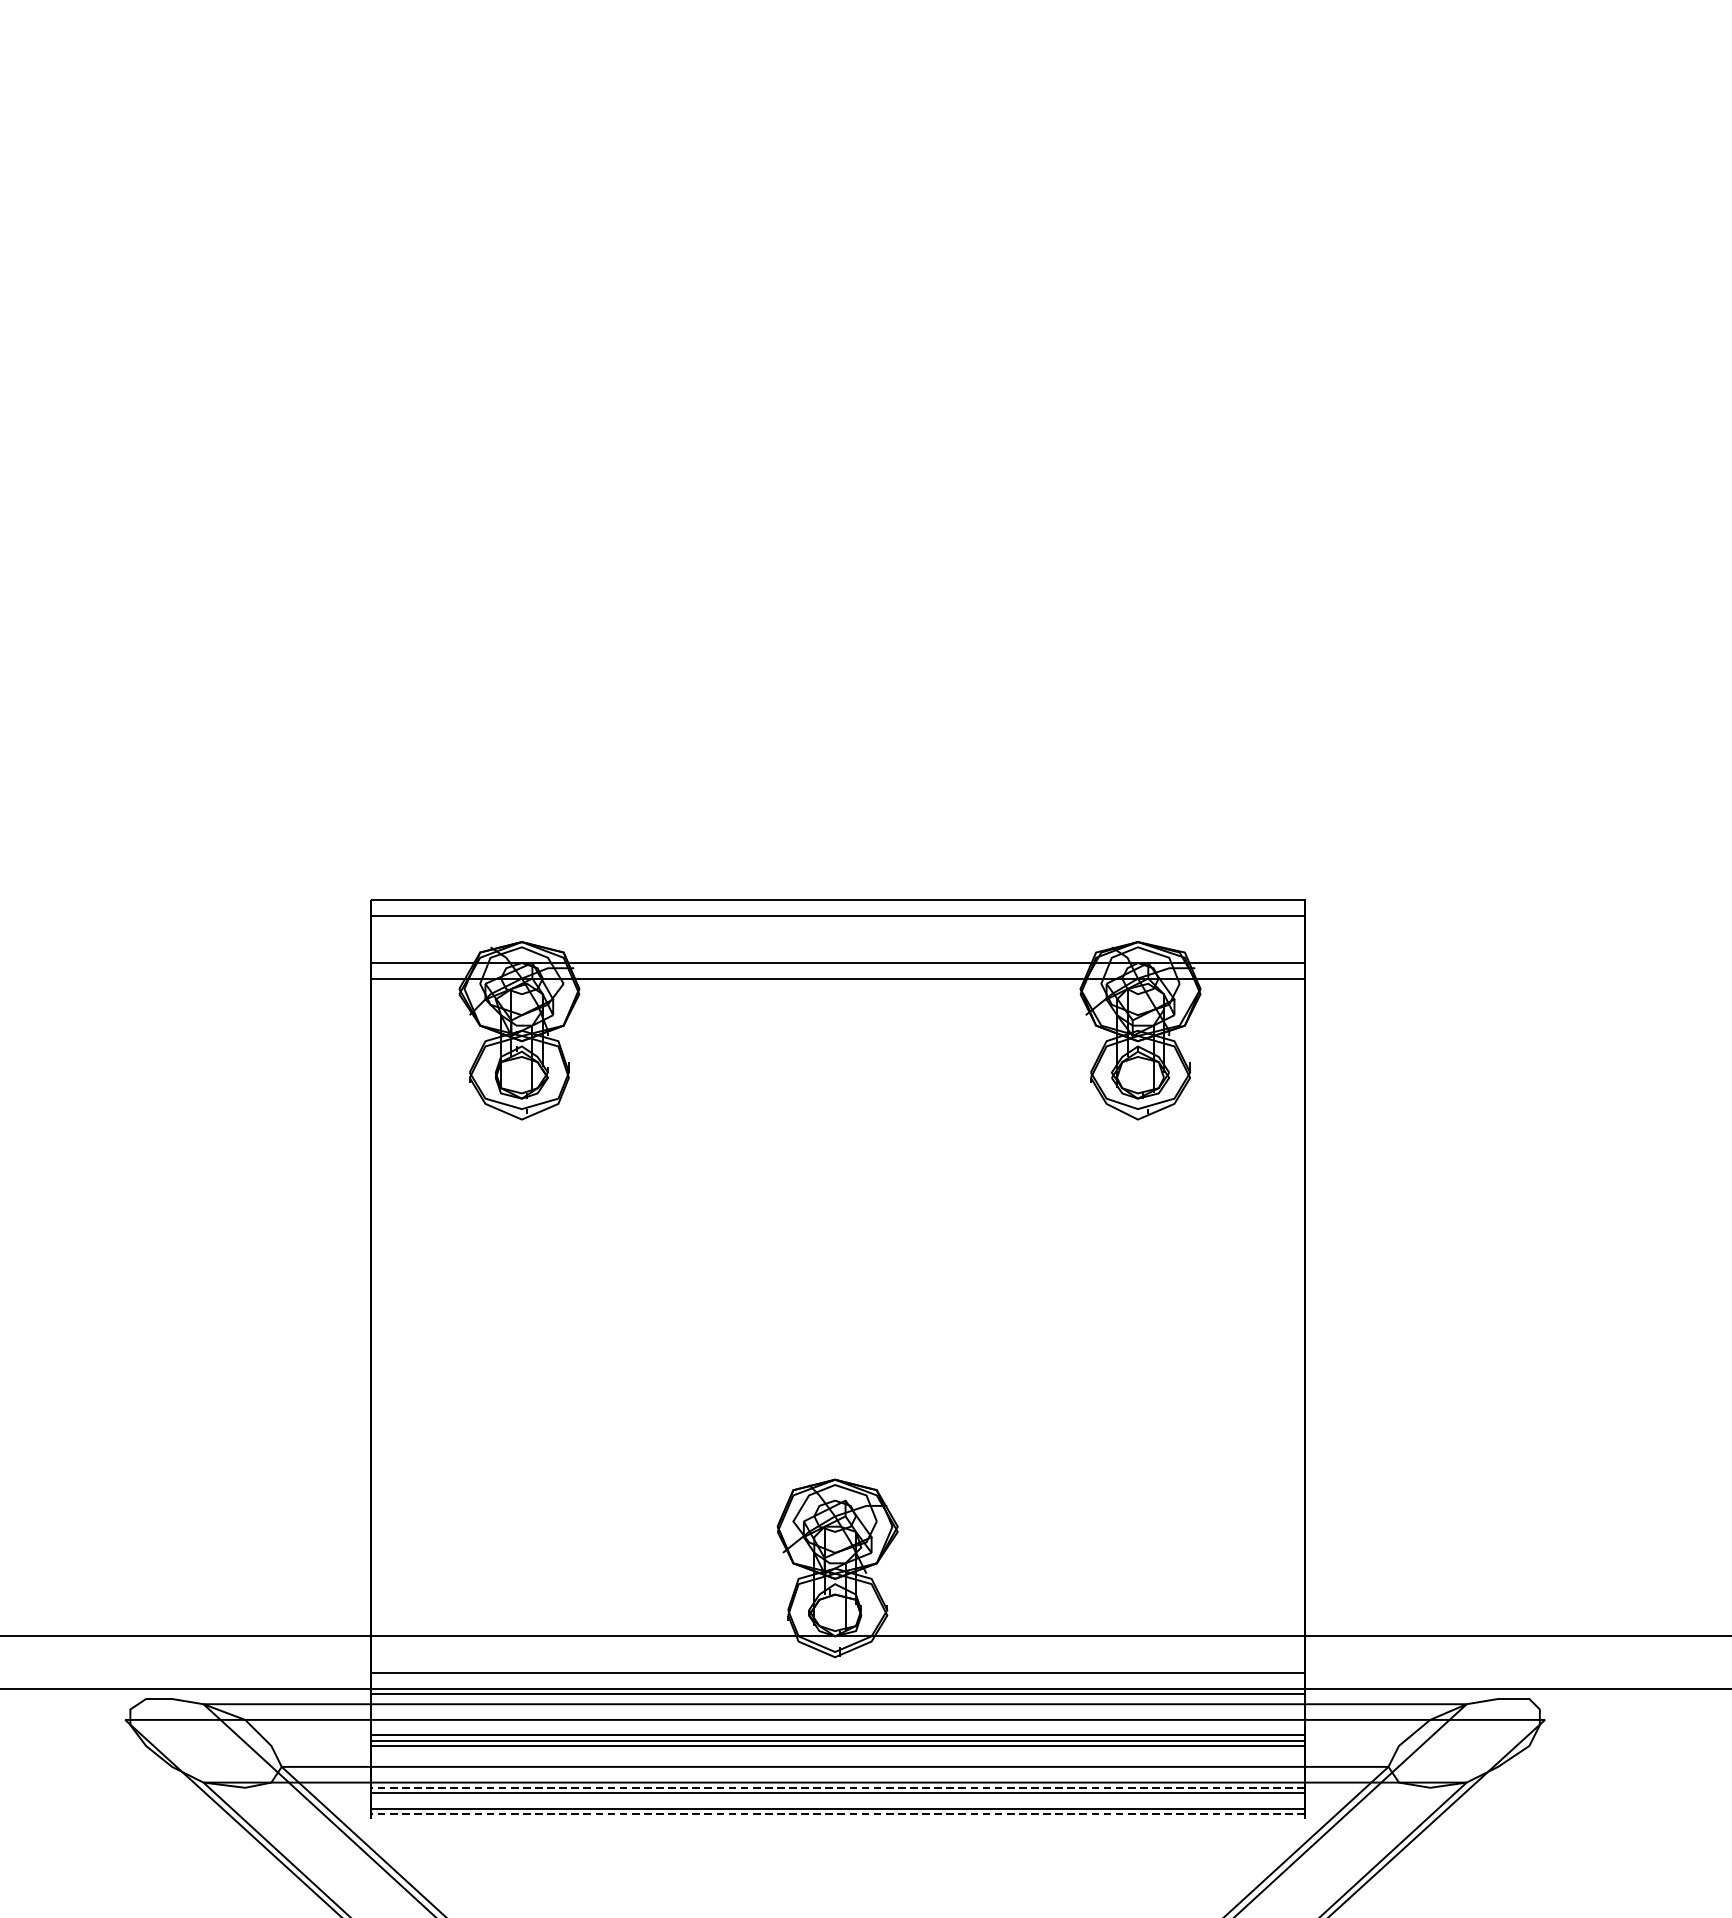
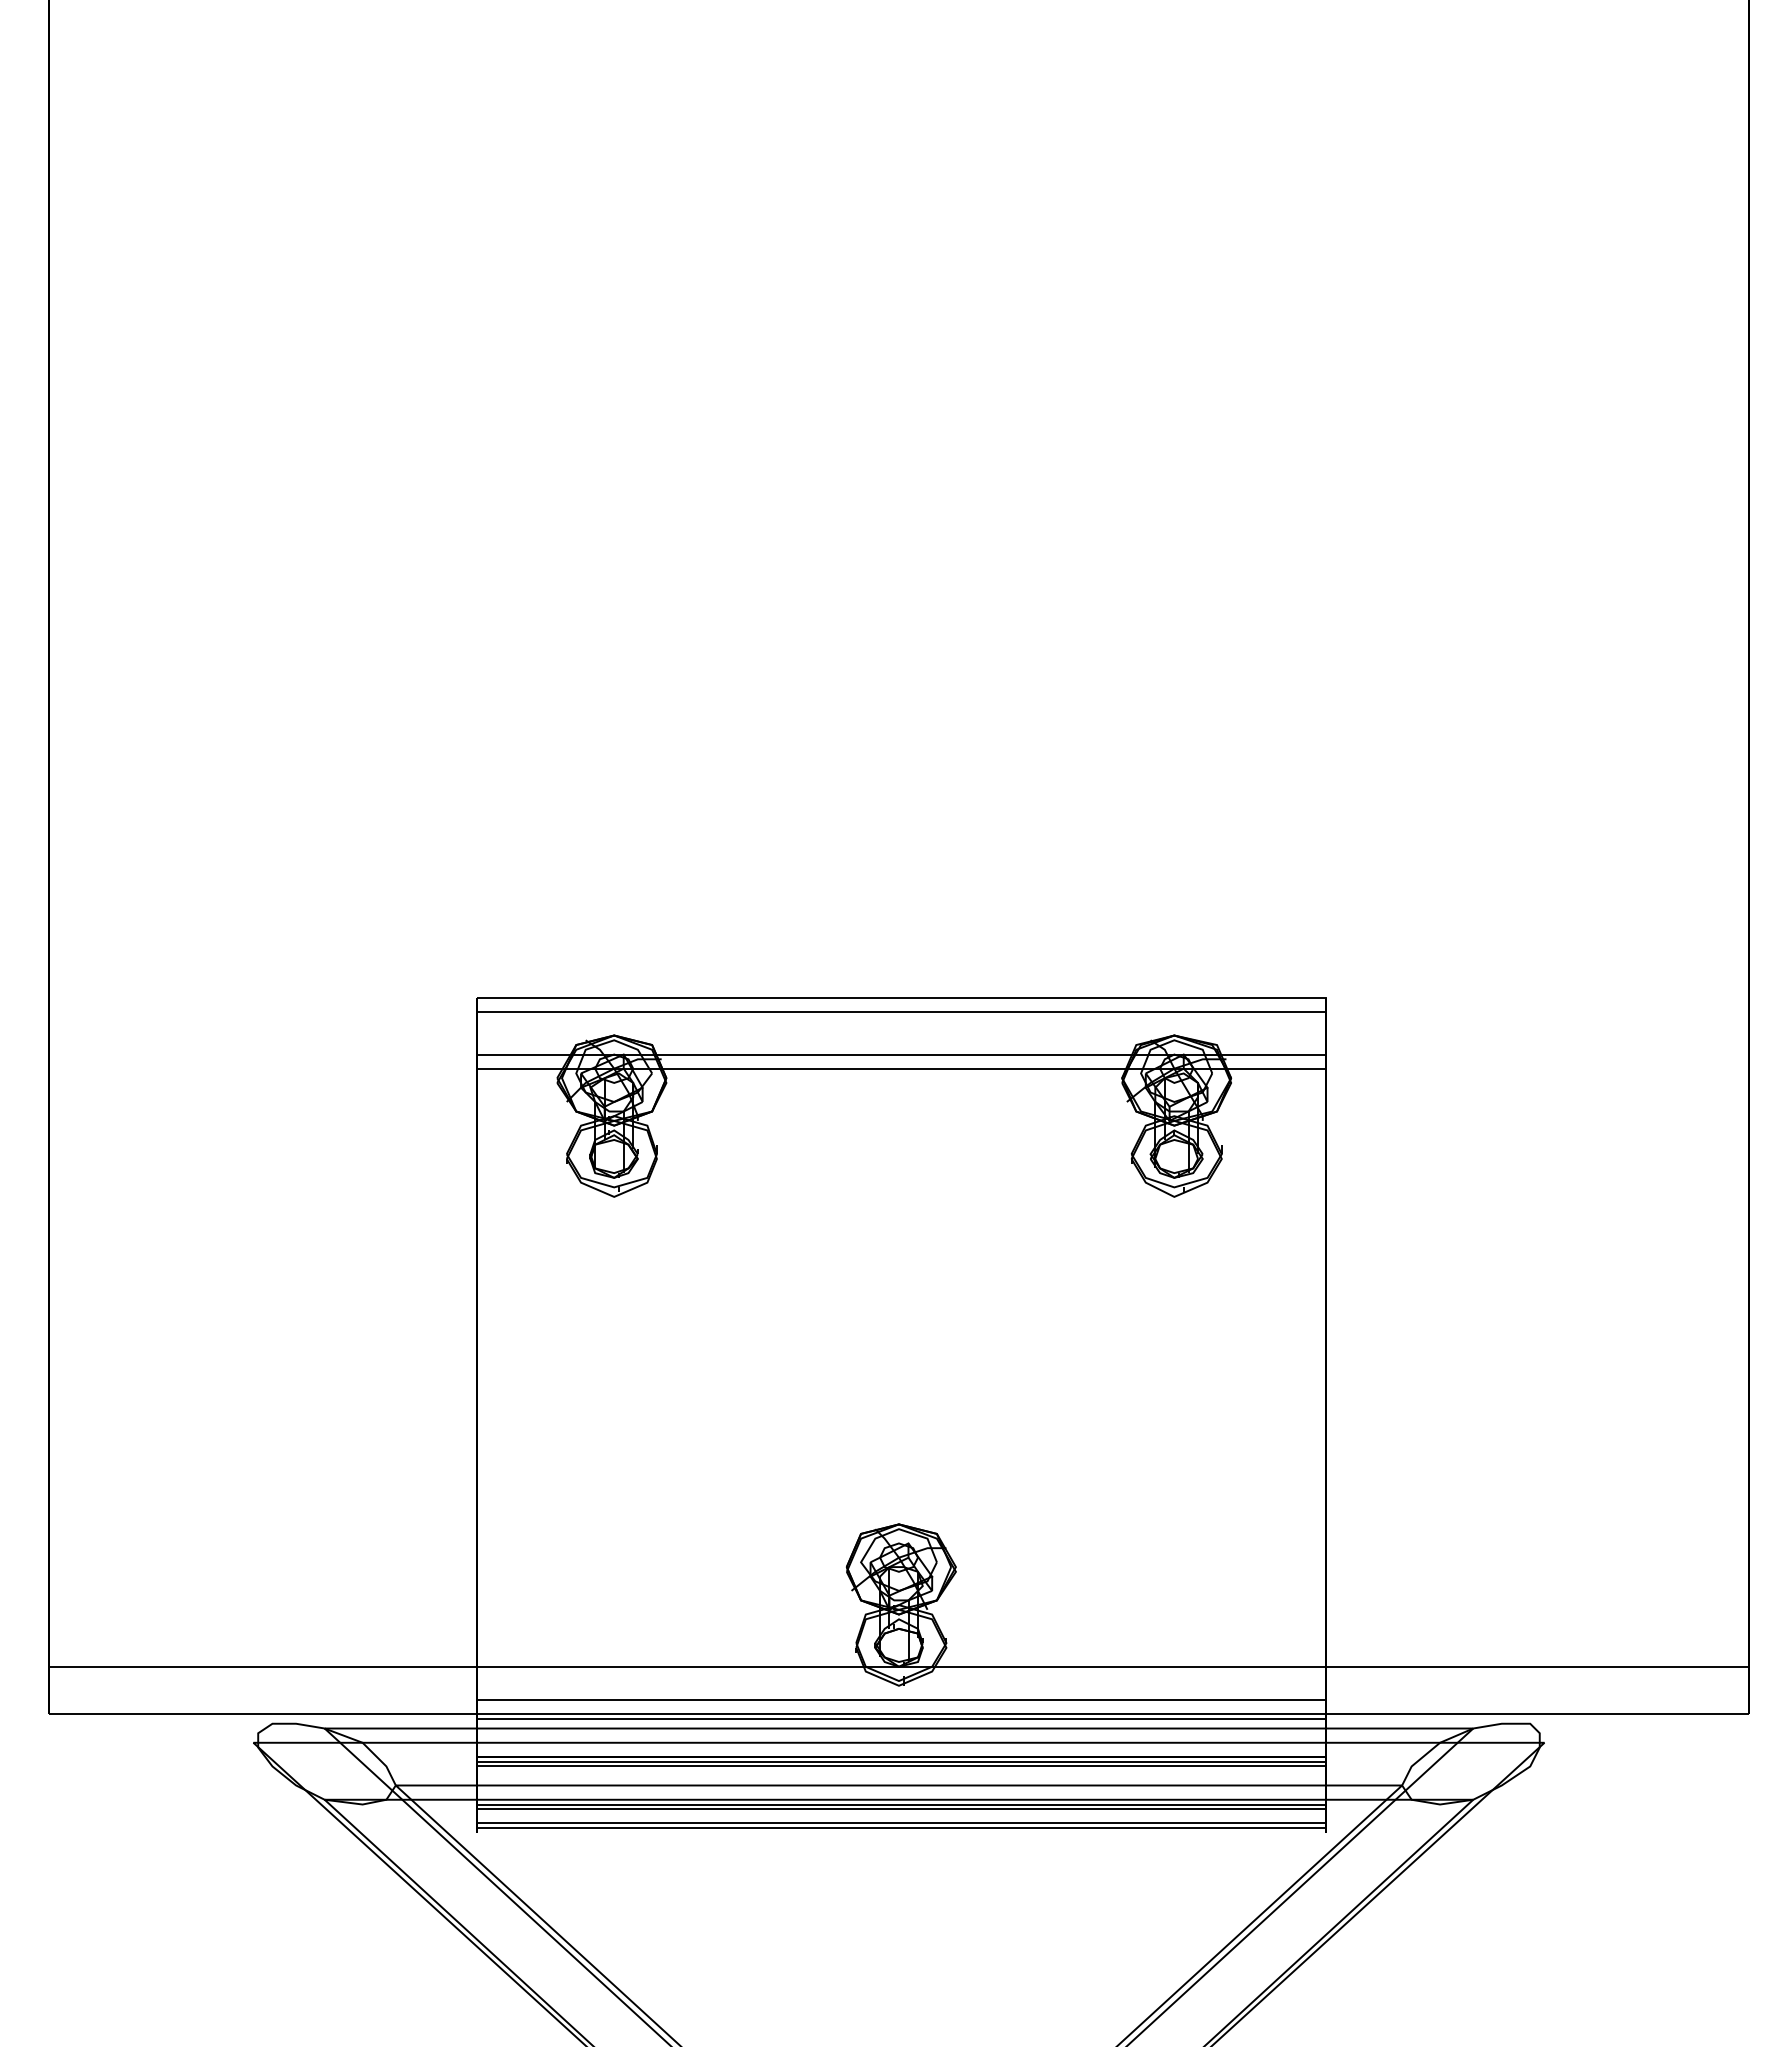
line: (837, 1787) -> (901, 1804), dashed -> solid
line: (837, 1814) -> (901, 1828), dashed -> solid

